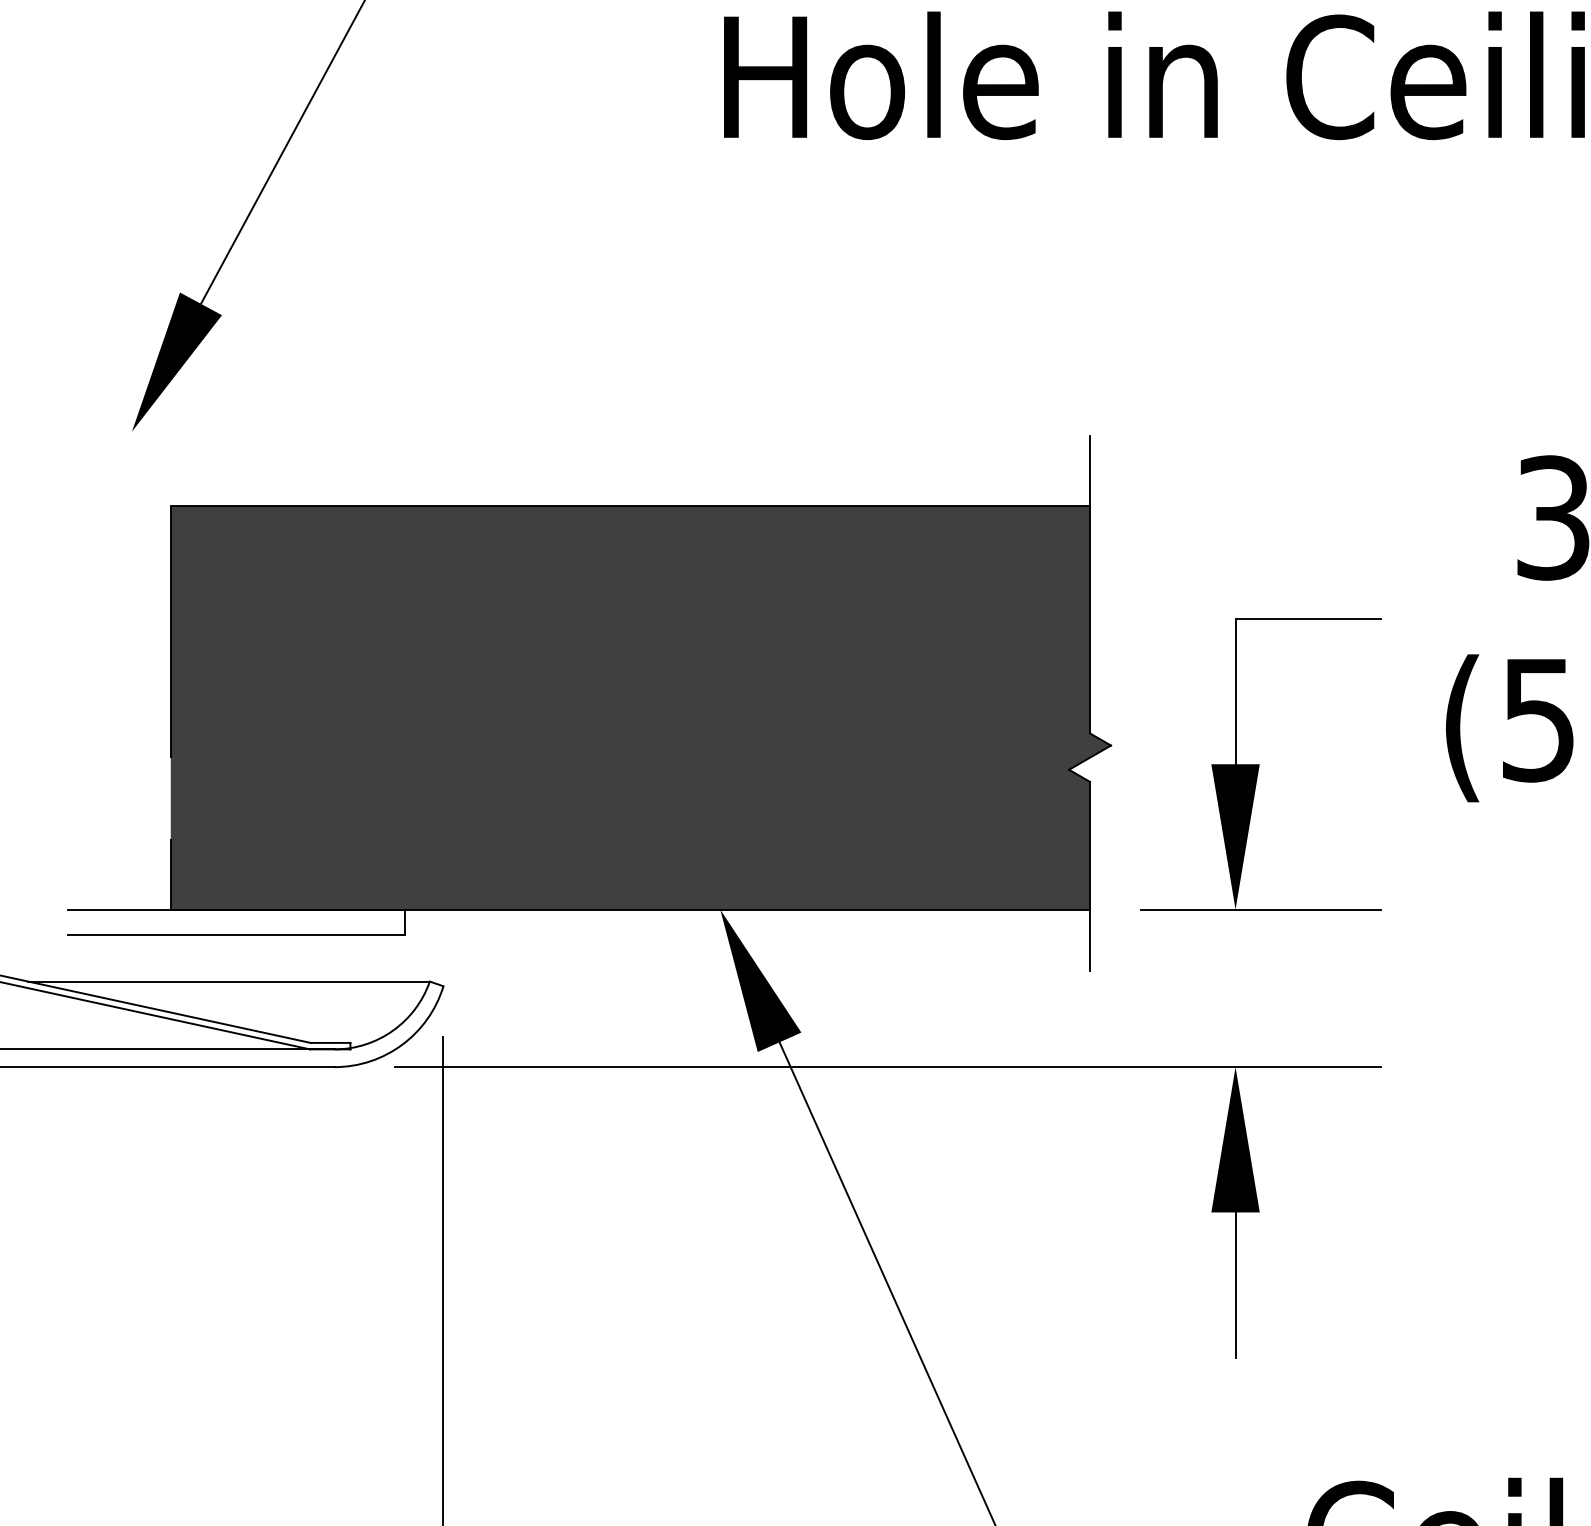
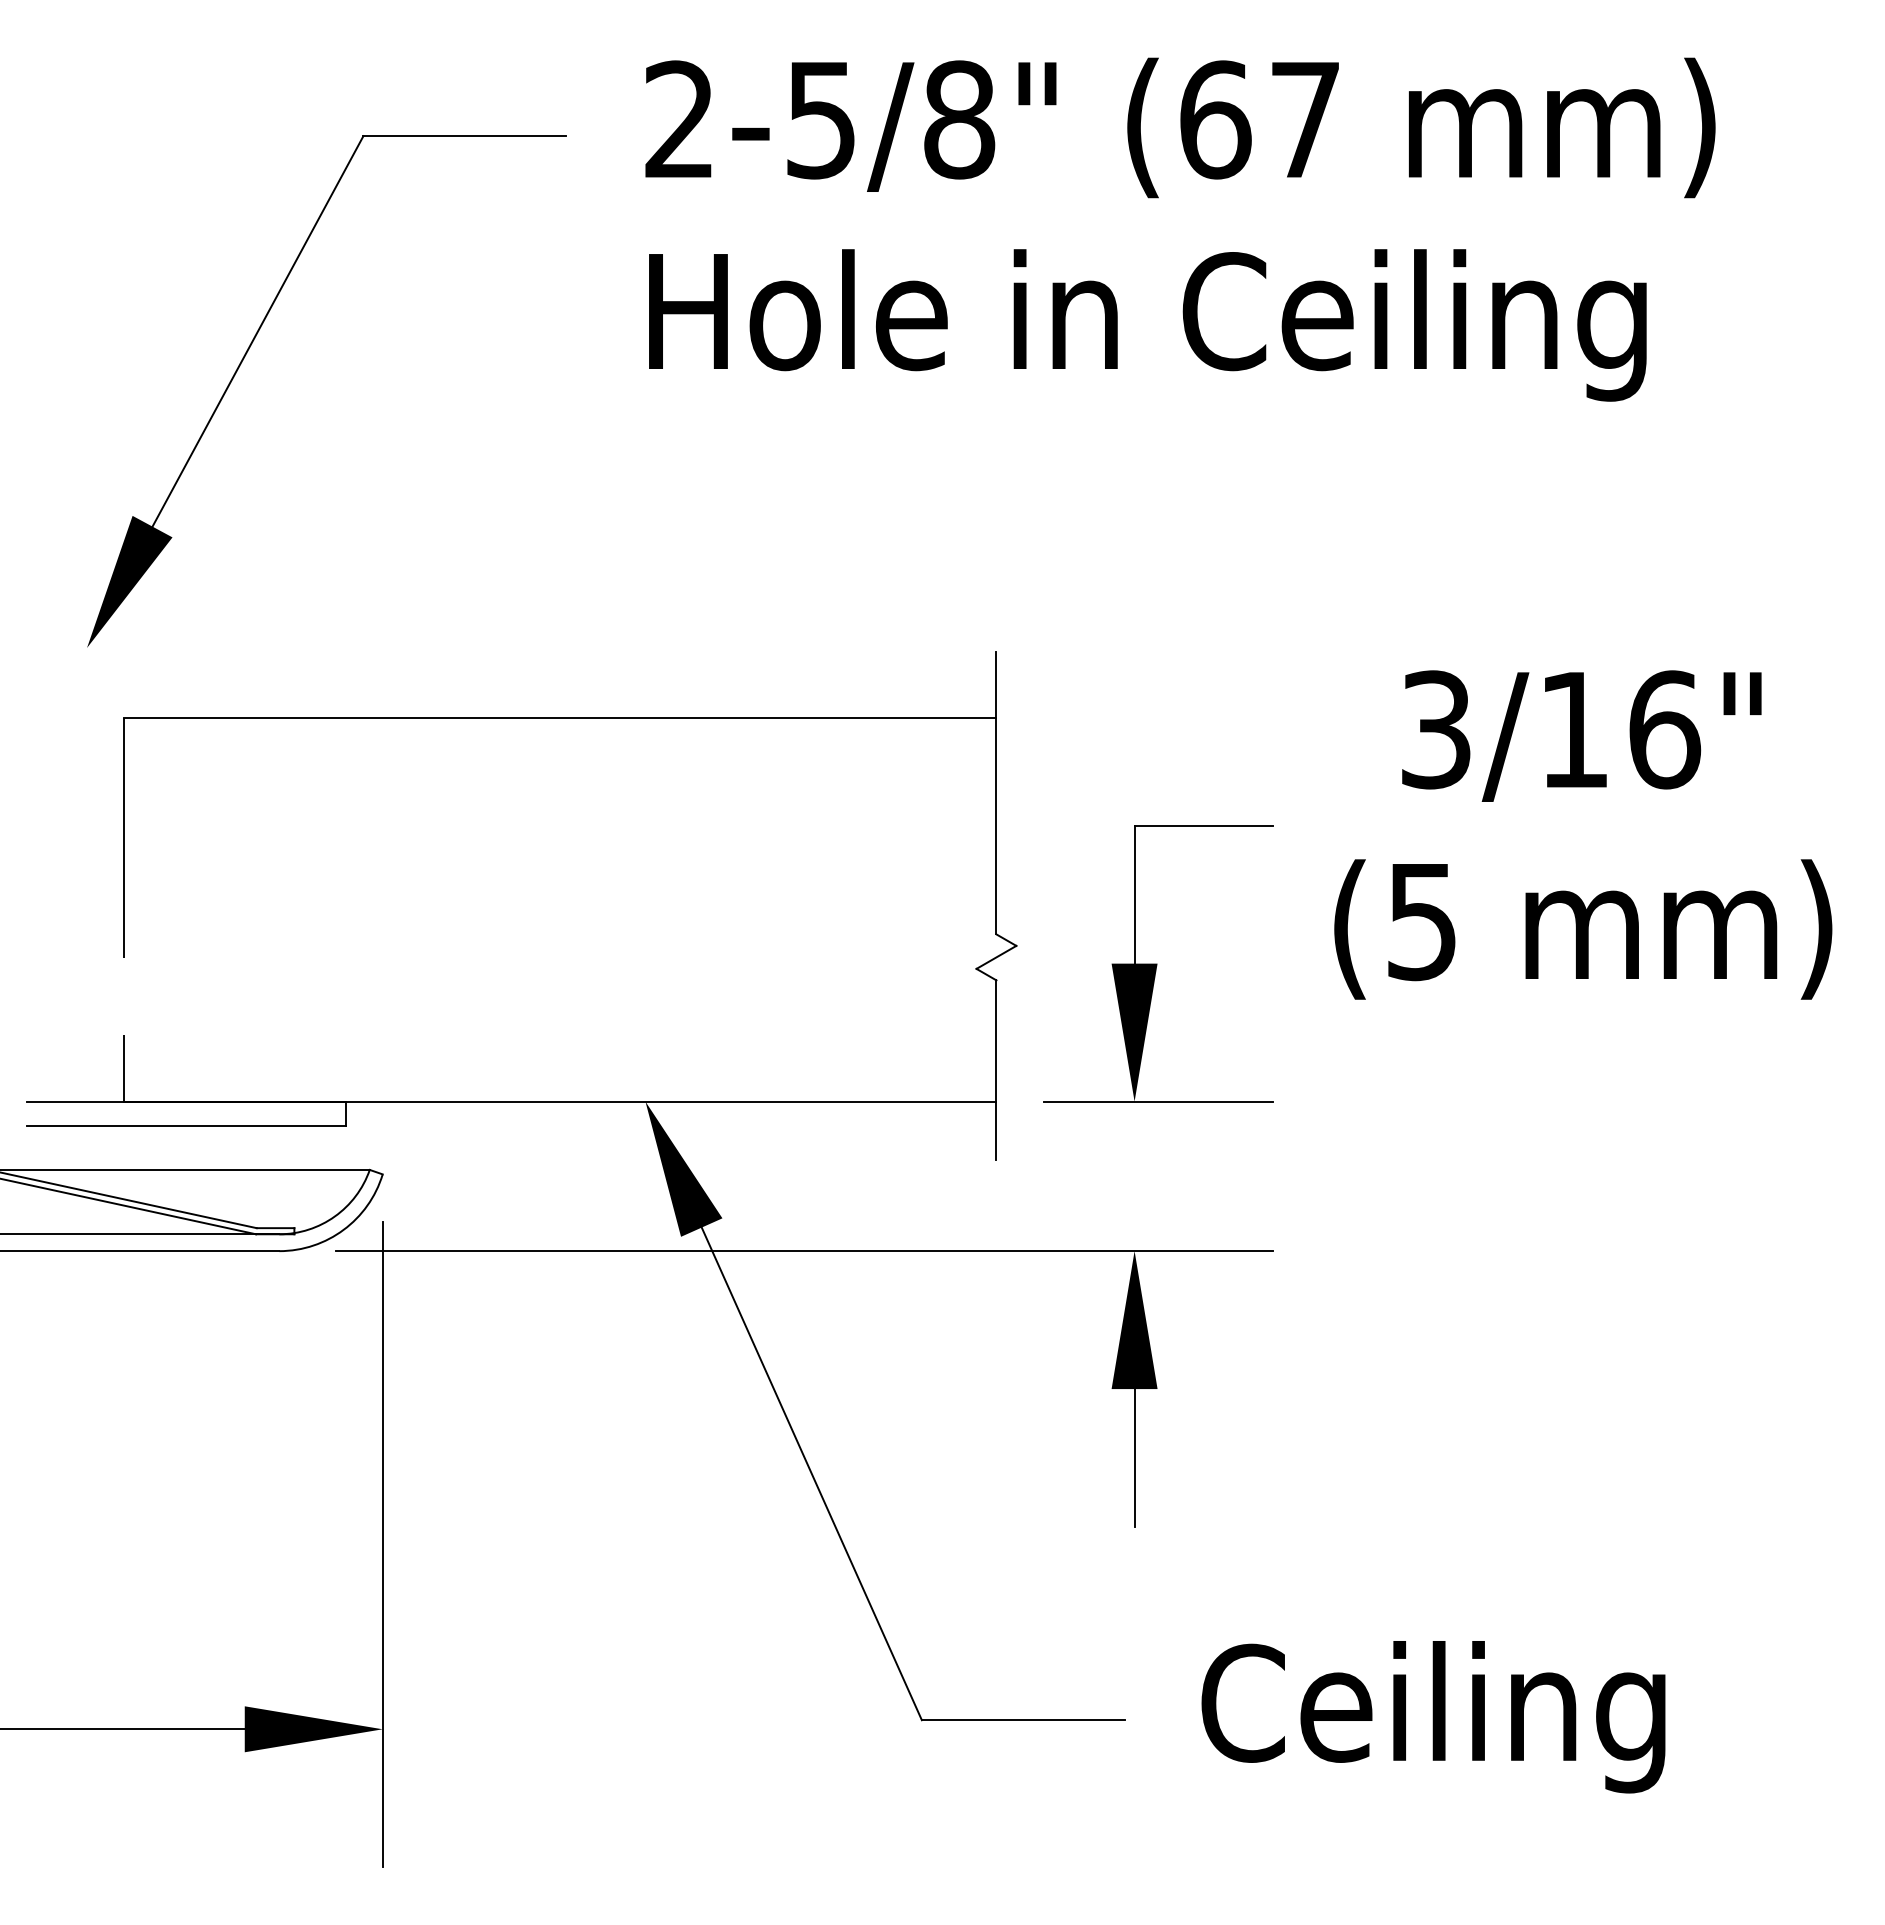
fill: (640, 707) -> (569, 909), removed

